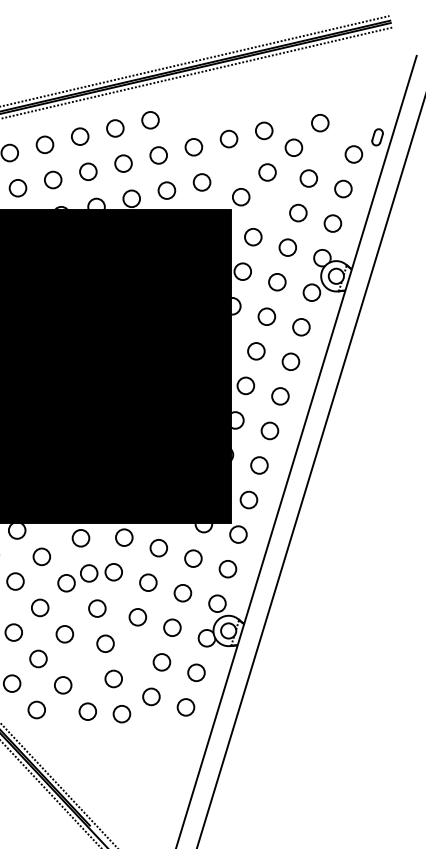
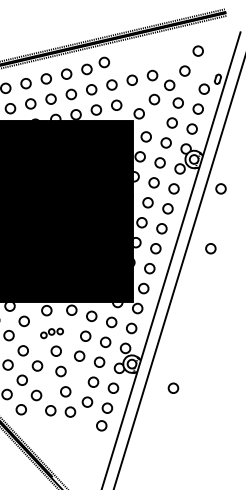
circle: (342, 87) -> (197, 50), added
circle: (179, 108) -> (103, 62), added
circle: (381, 326) -> (220, 188), added
circle: (364, 430) -> (210, 248), added
part: (89, 577) -> (51, 333), size x0.6
circle: (300, 671) -> (173, 387), added
circle: (175, 737) -> (101, 425), added

